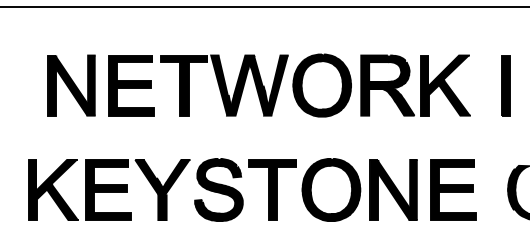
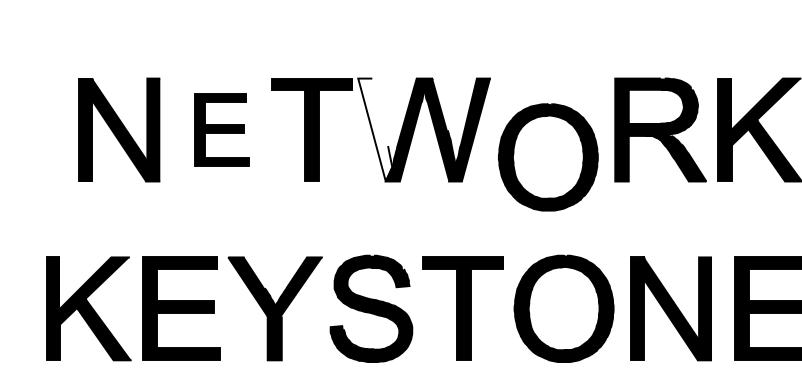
part: (131, 85) -> (221, 129), size x0.7
fill: (221, 85) -> (375, 129), removed
part: (321, 85) -> (547, 157), moved

